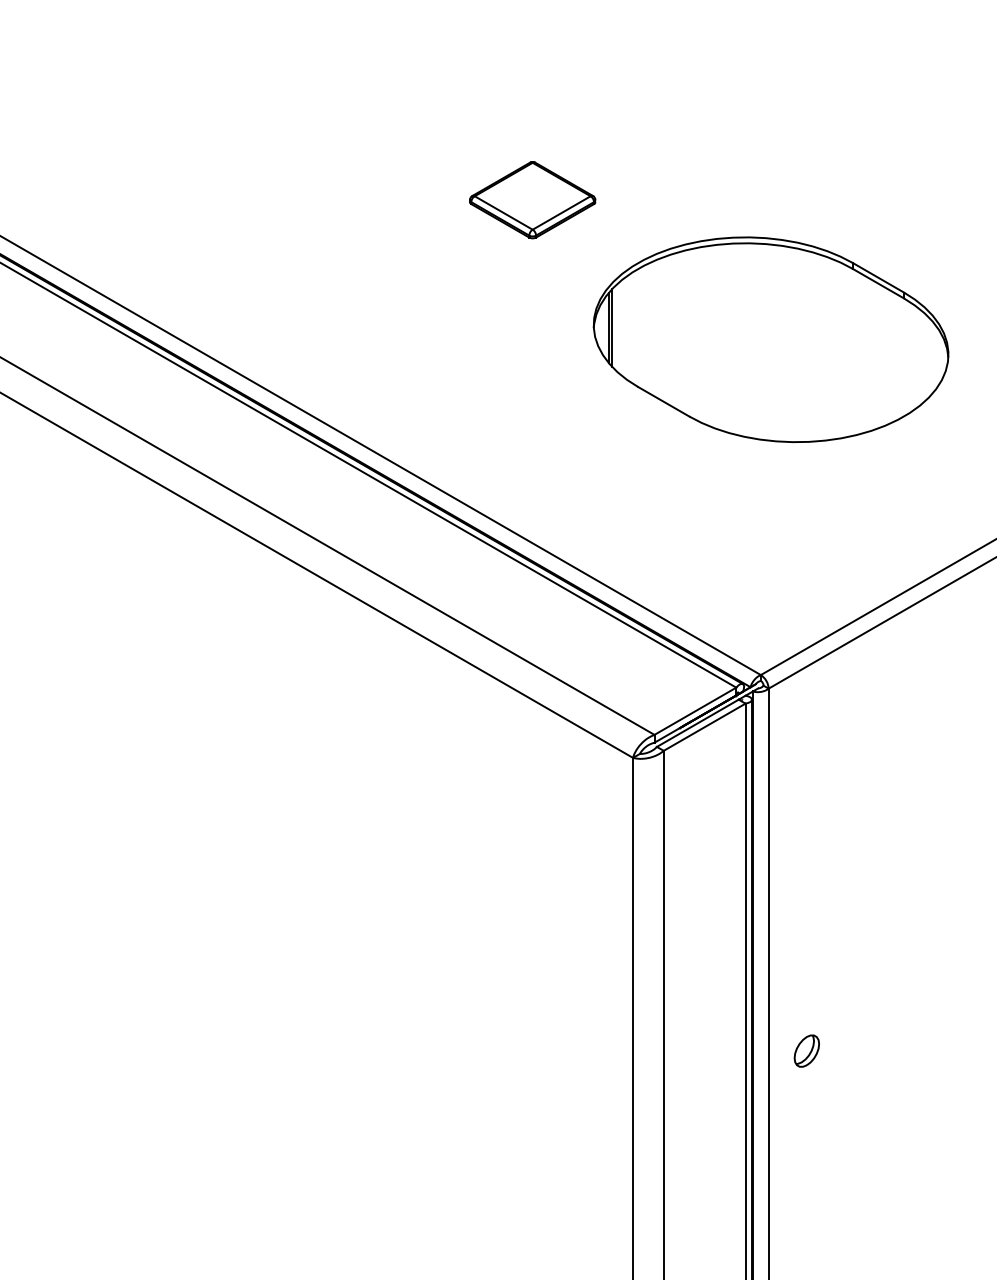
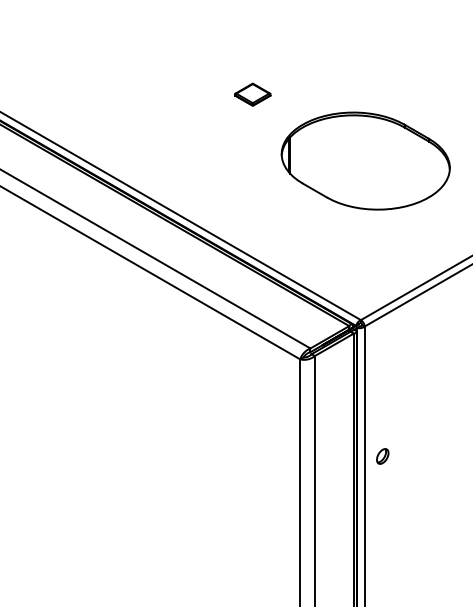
part: (532, 199) -> (252, 94), size x0.6
part: (806, 1051) -> (382, 456), moved

